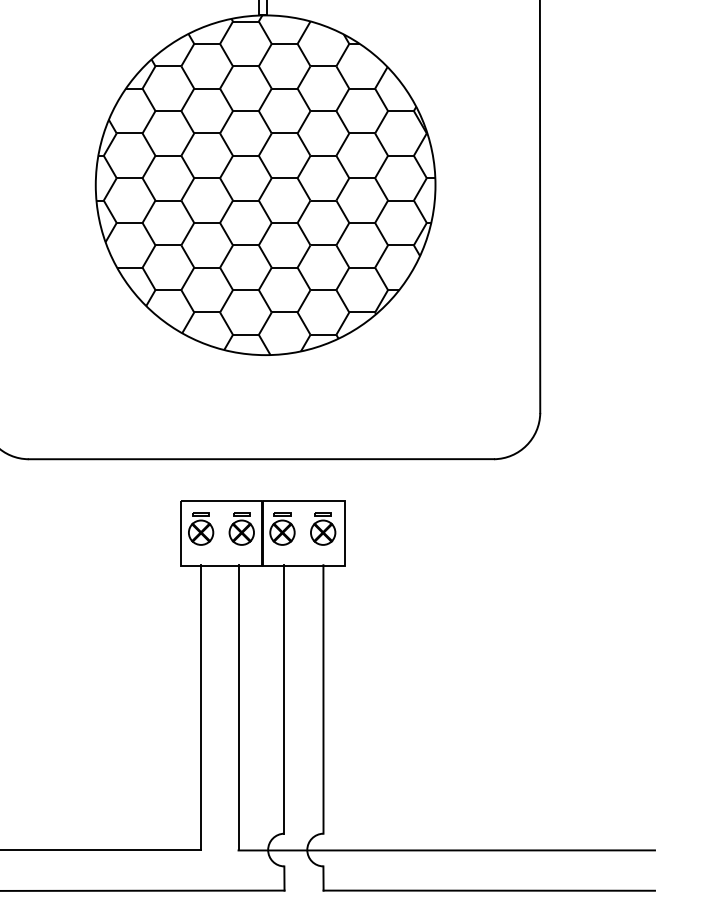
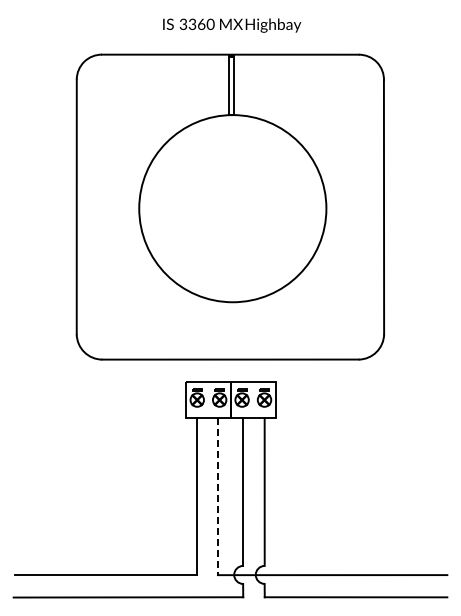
hatch: (265, 184) -> (232, 208), removed
line: (237, 707) -> (217, 496), solid -> dashed

